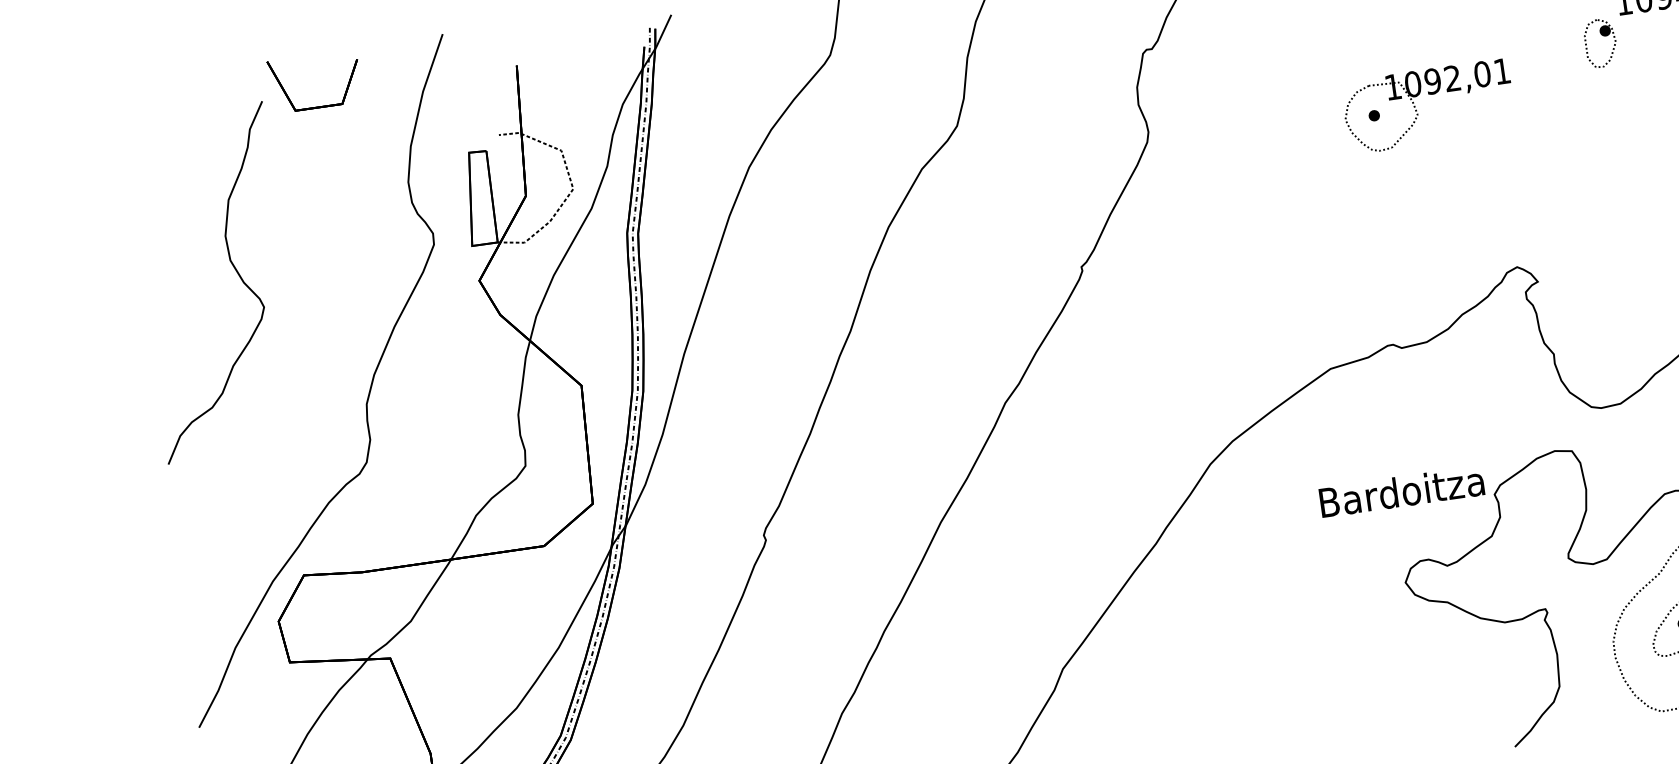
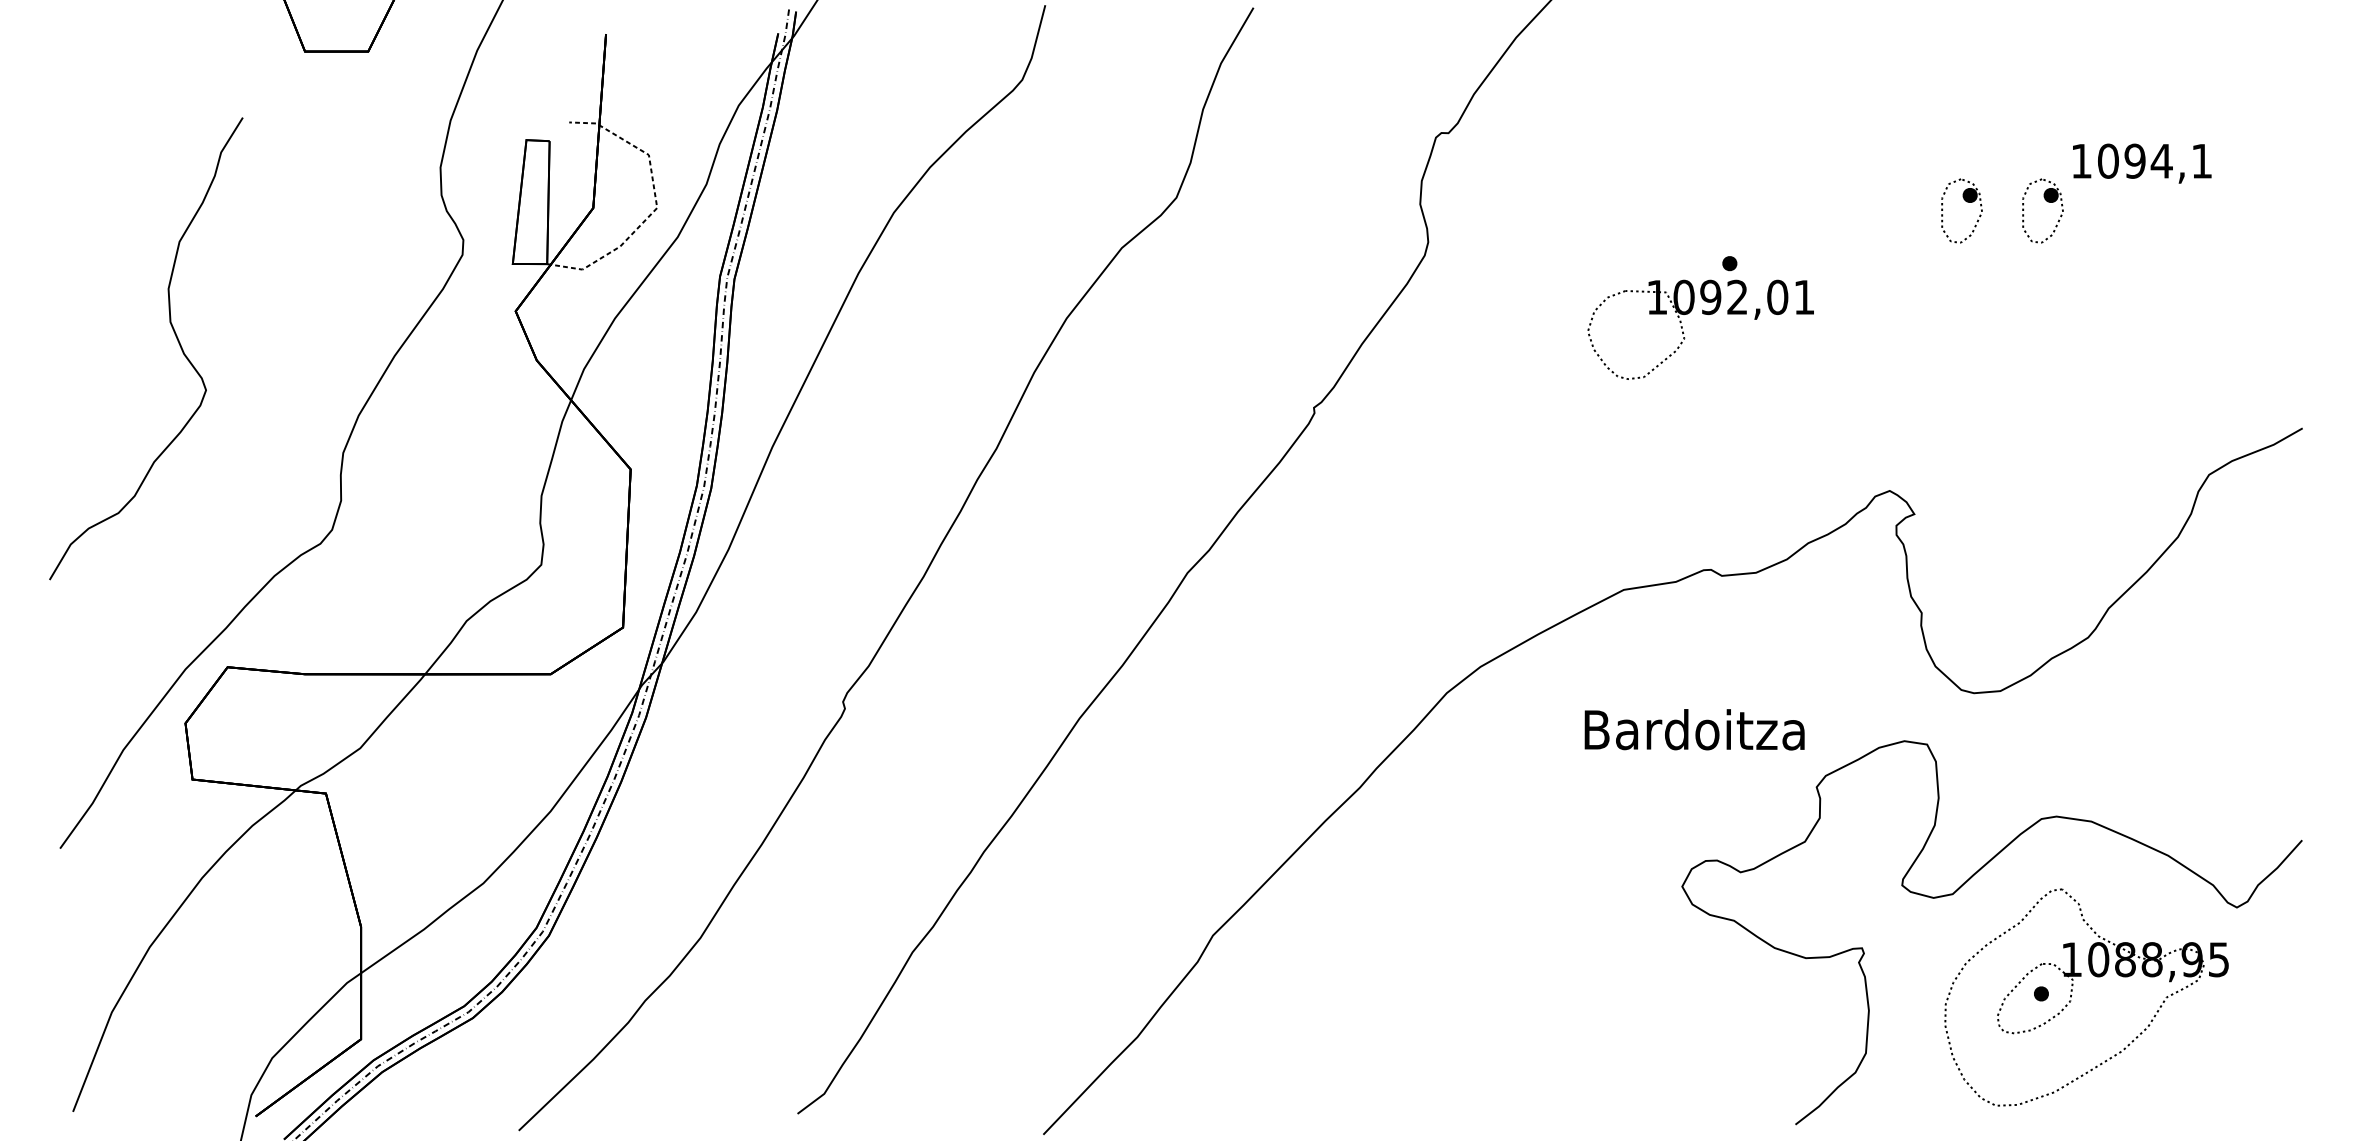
part: (1542, 44) -> (1965, 201), added
part: (1429, 94) -> (1703, 314), moved
curve: (234, 269) -> (174, 334), moved
text: (1401, 491) -> (1694, 729), moved

